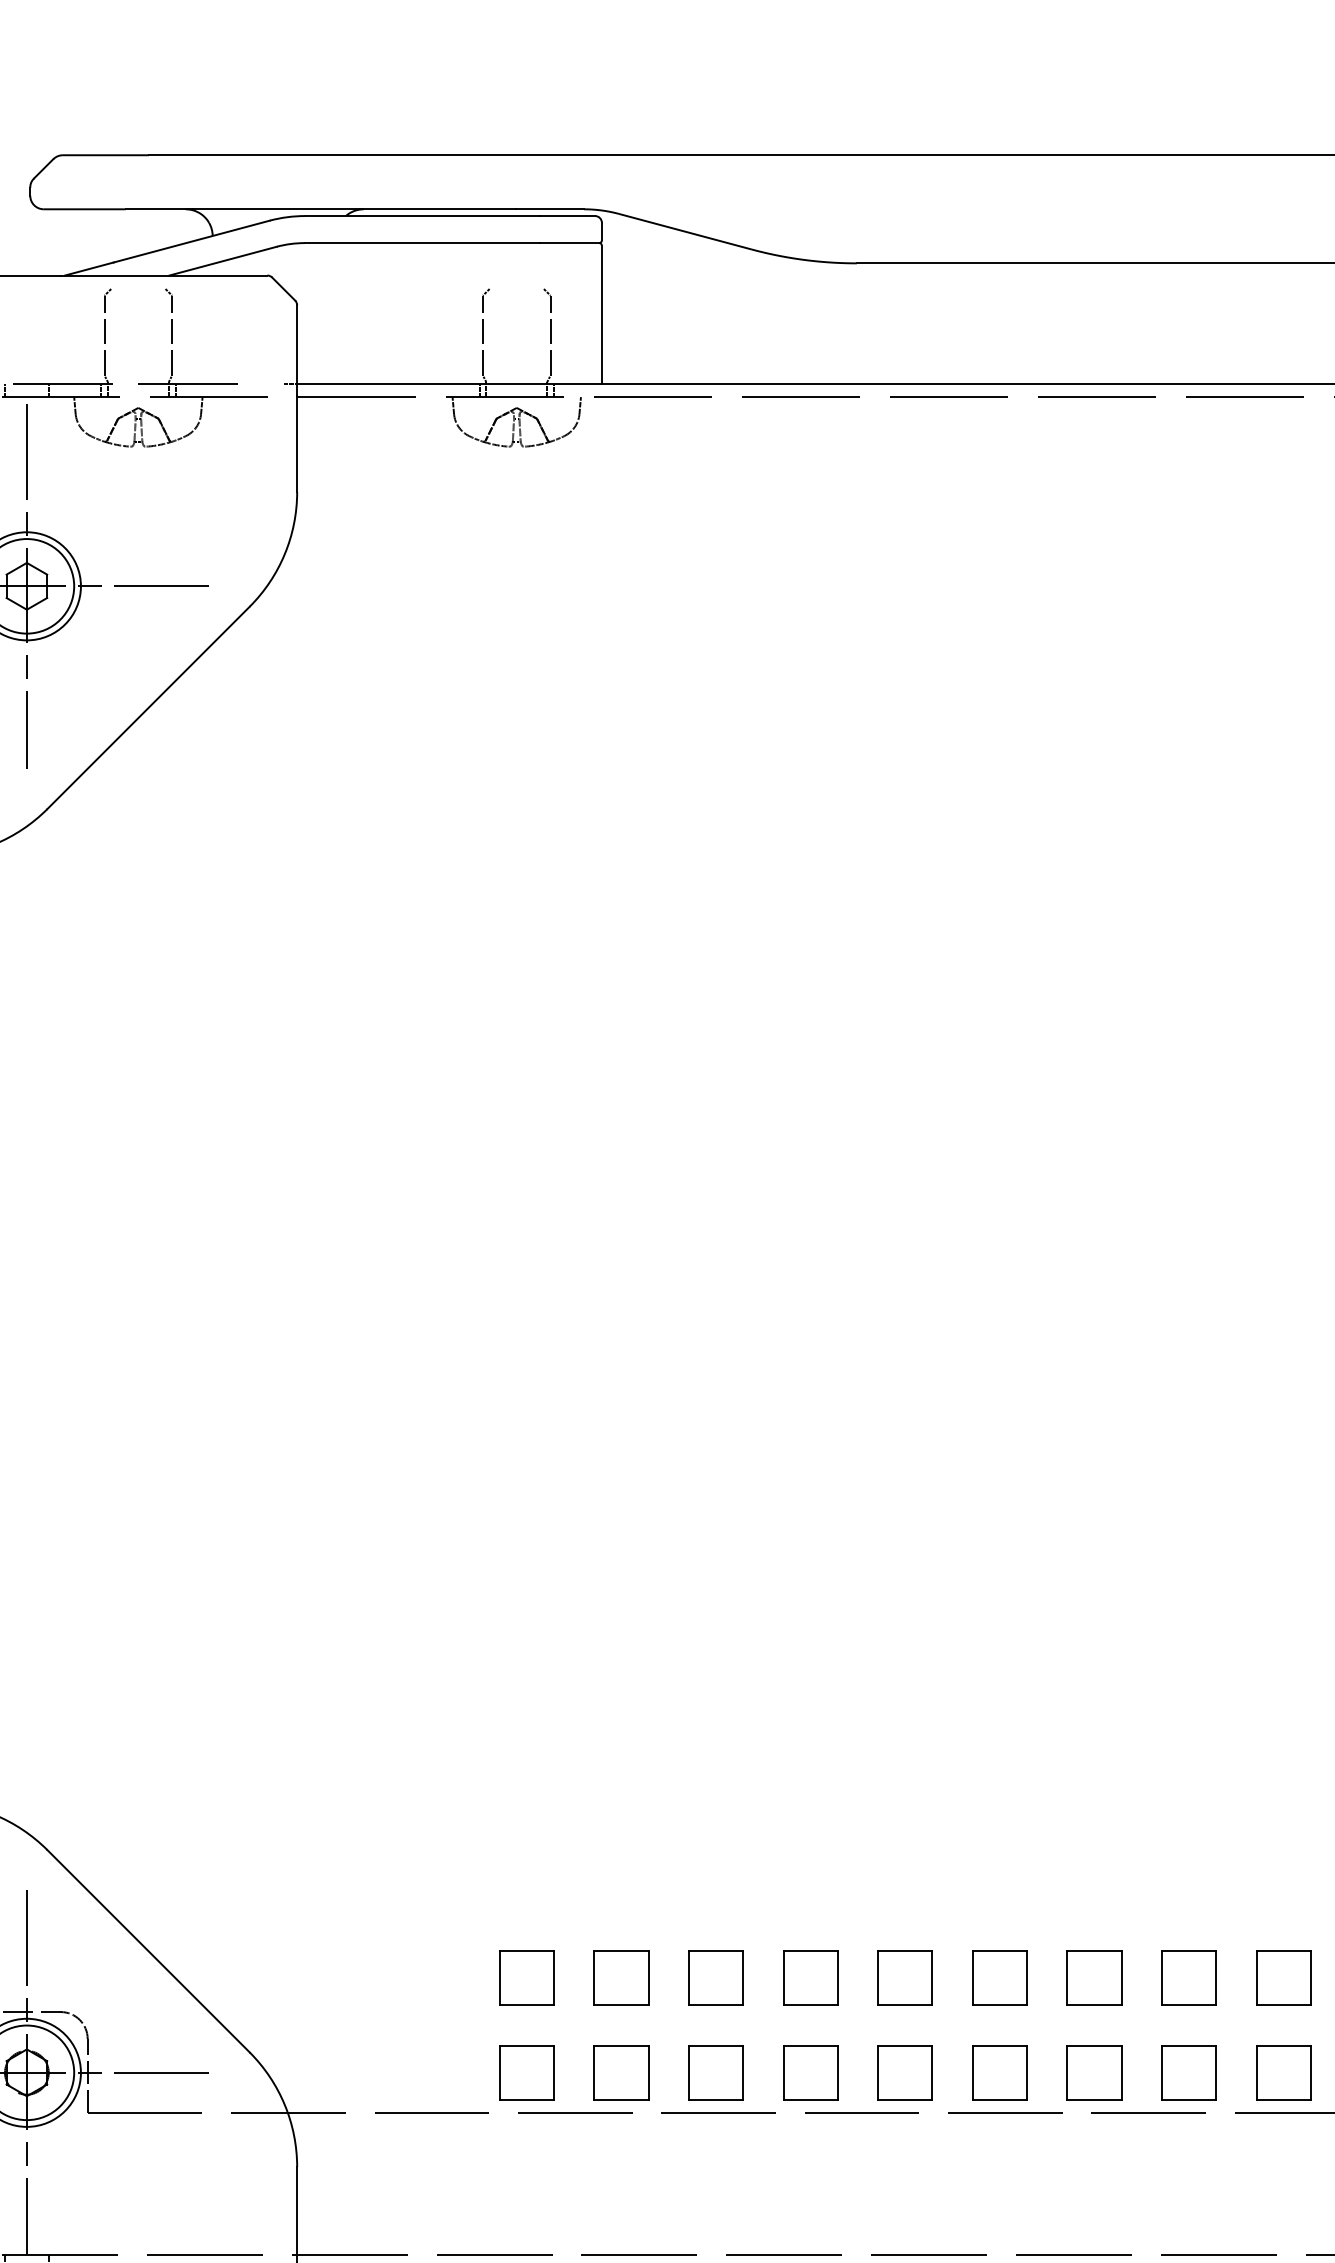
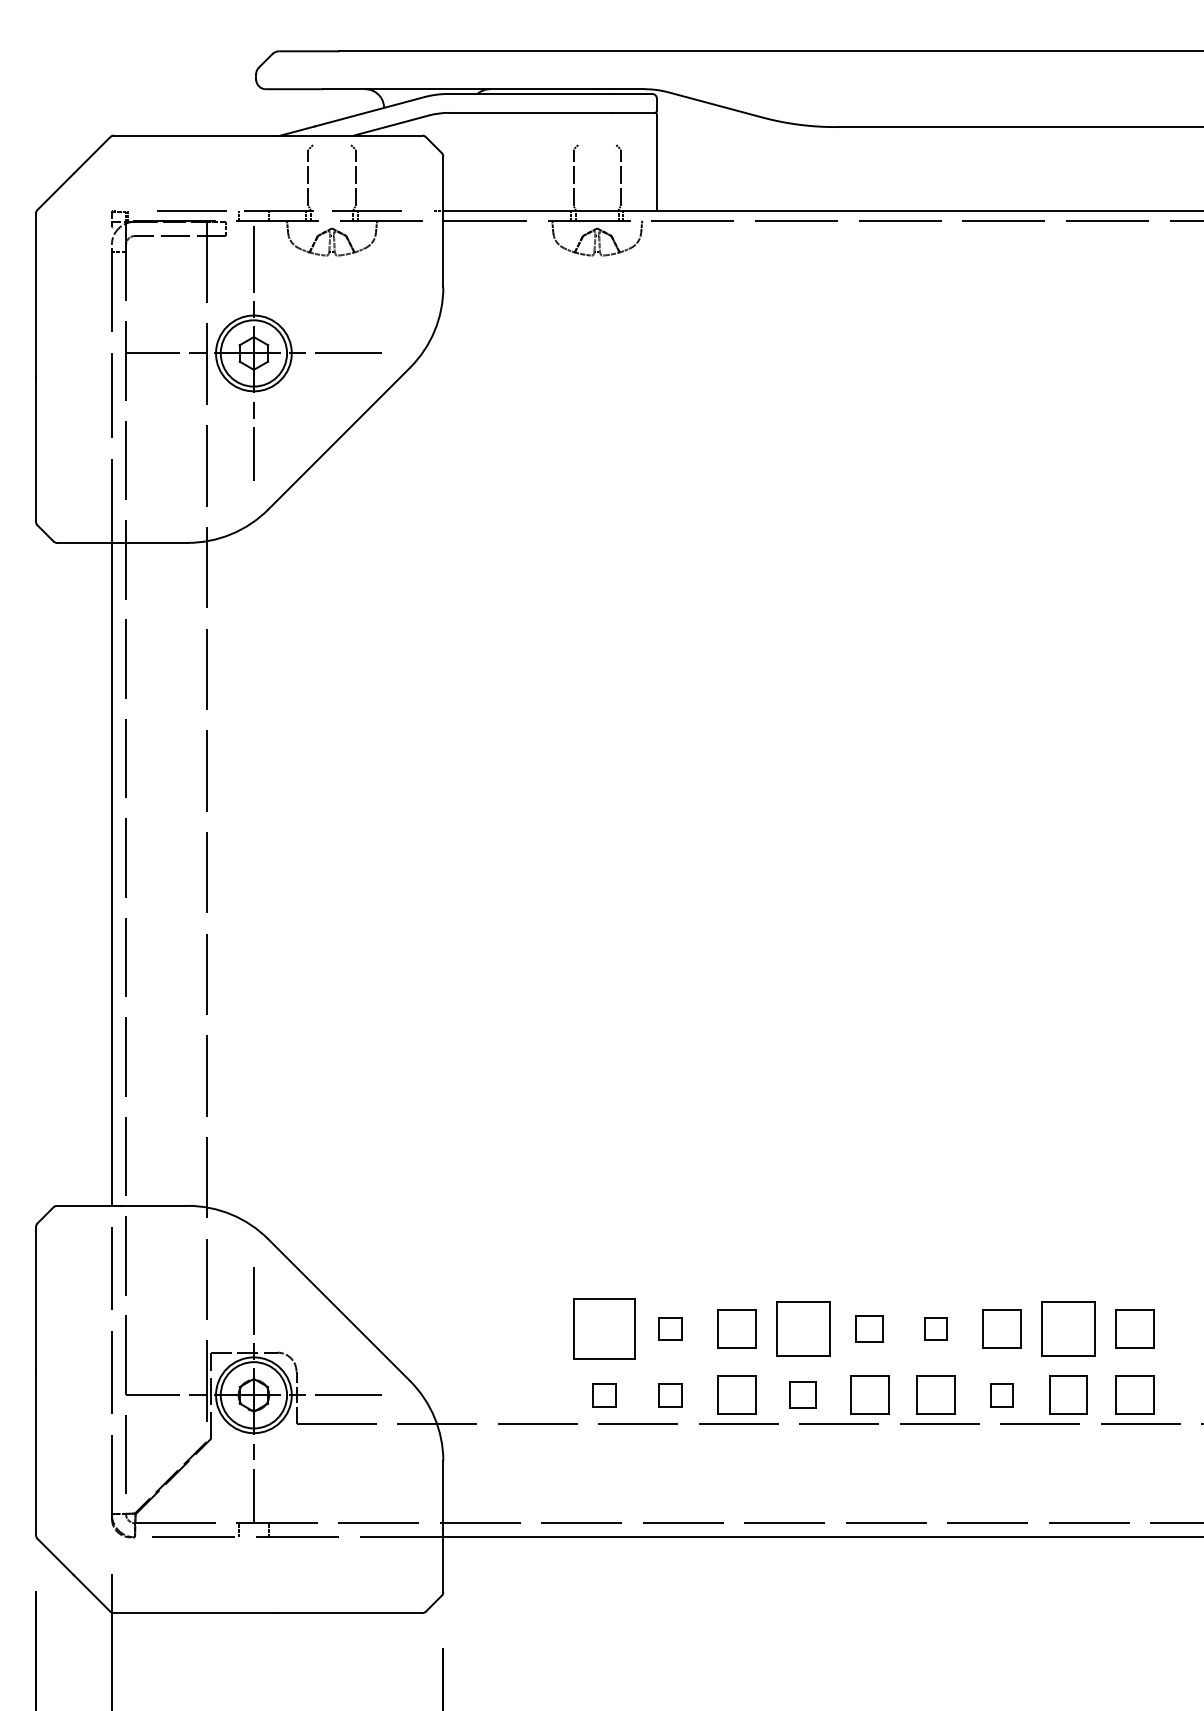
part: (525, 1977) -> (603, 1328), size x1.6
part: (621, 1977) -> (670, 1328), size x0.6
part: (809, 1977) -> (802, 1328), size x1.4
part: (905, 1977) -> (869, 1328), size x0.7
part: (999, 1977) -> (935, 1328), size x0.6
part: (1189, 1977) -> (1068, 1328), size x1.4
part: (525, 2071) -> (603, 1394), size x0.6
part: (621, 2071) -> (670, 1394), size x0.6
part: (809, 2071) -> (802, 1394), size x0.7
part: (1093, 2071) -> (1001, 1394), size x0.6

